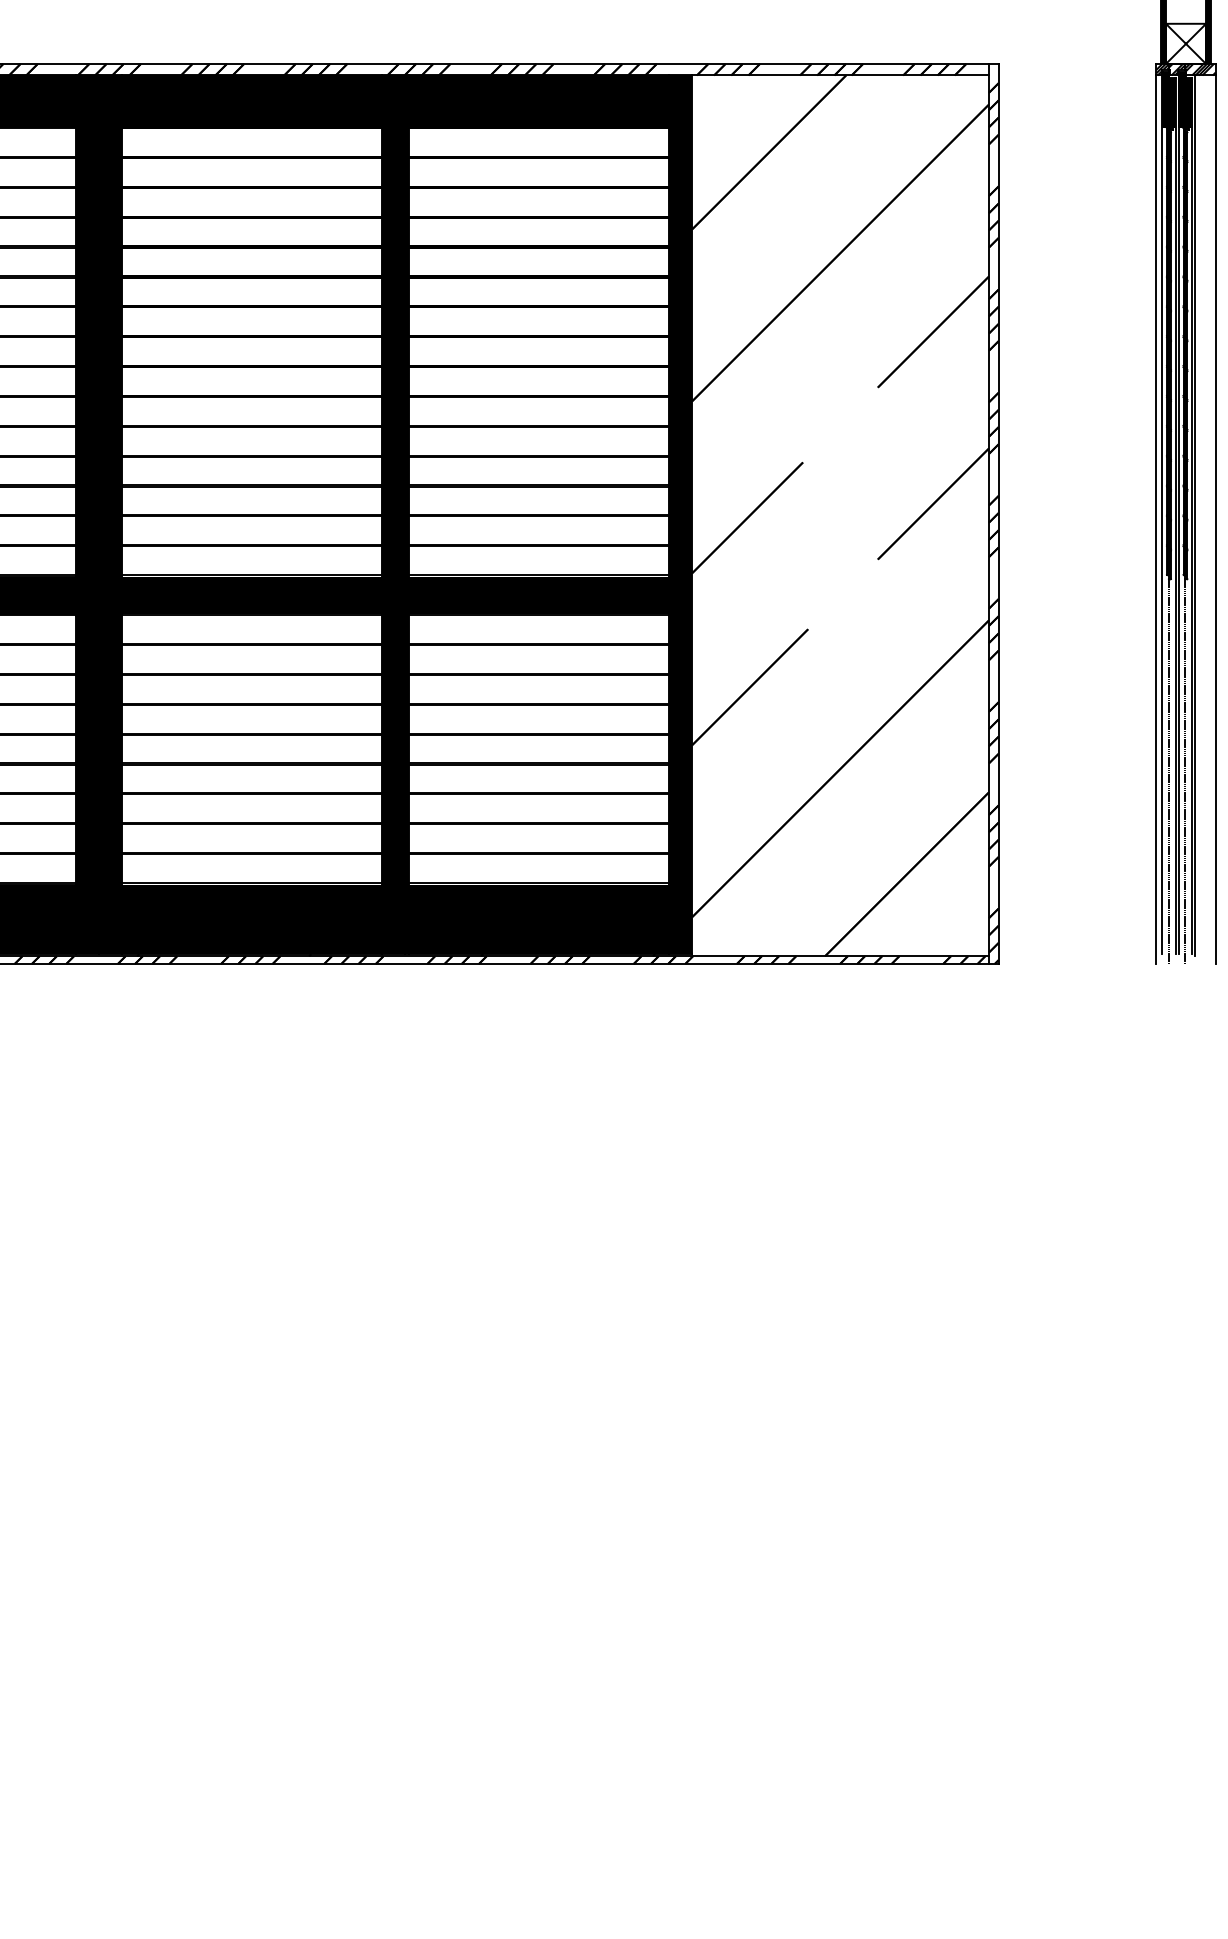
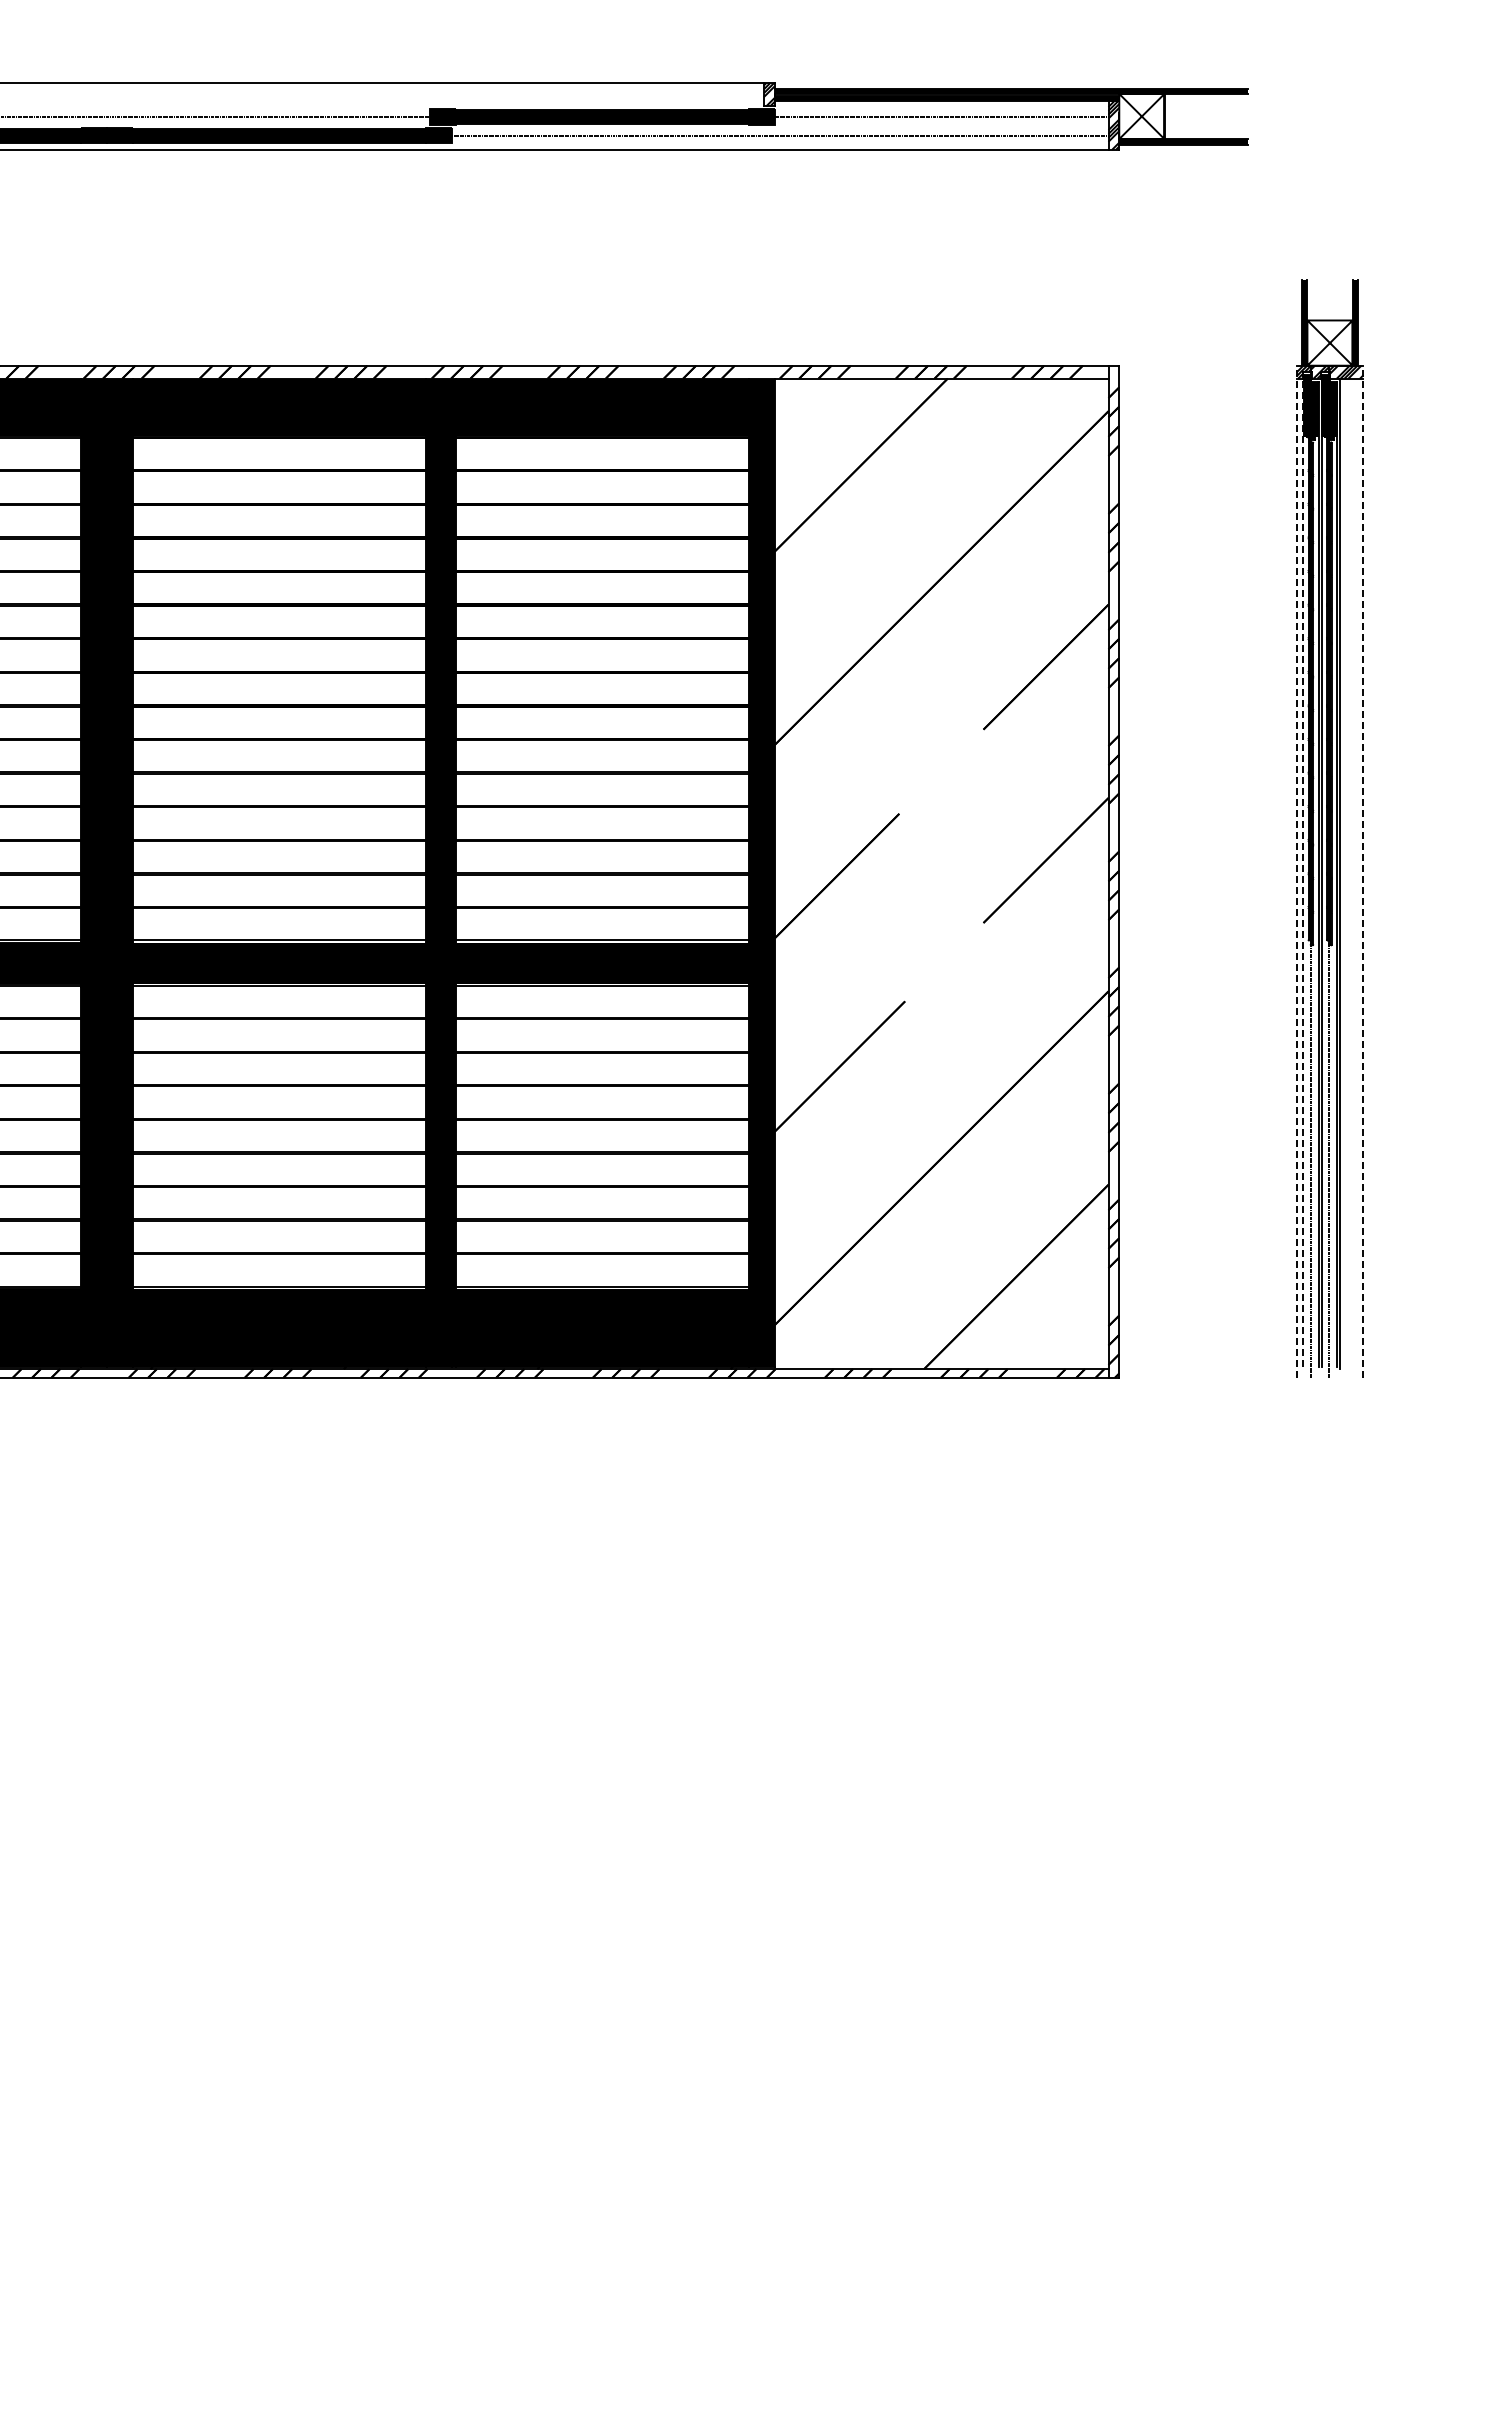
line: (1156, 513) -> (1296, 871), solid -> dashed
line: (1162, 513) -> (1303, 871), solid -> dashed
line: (1215, 513) -> (1363, 871), solid -> dashed

